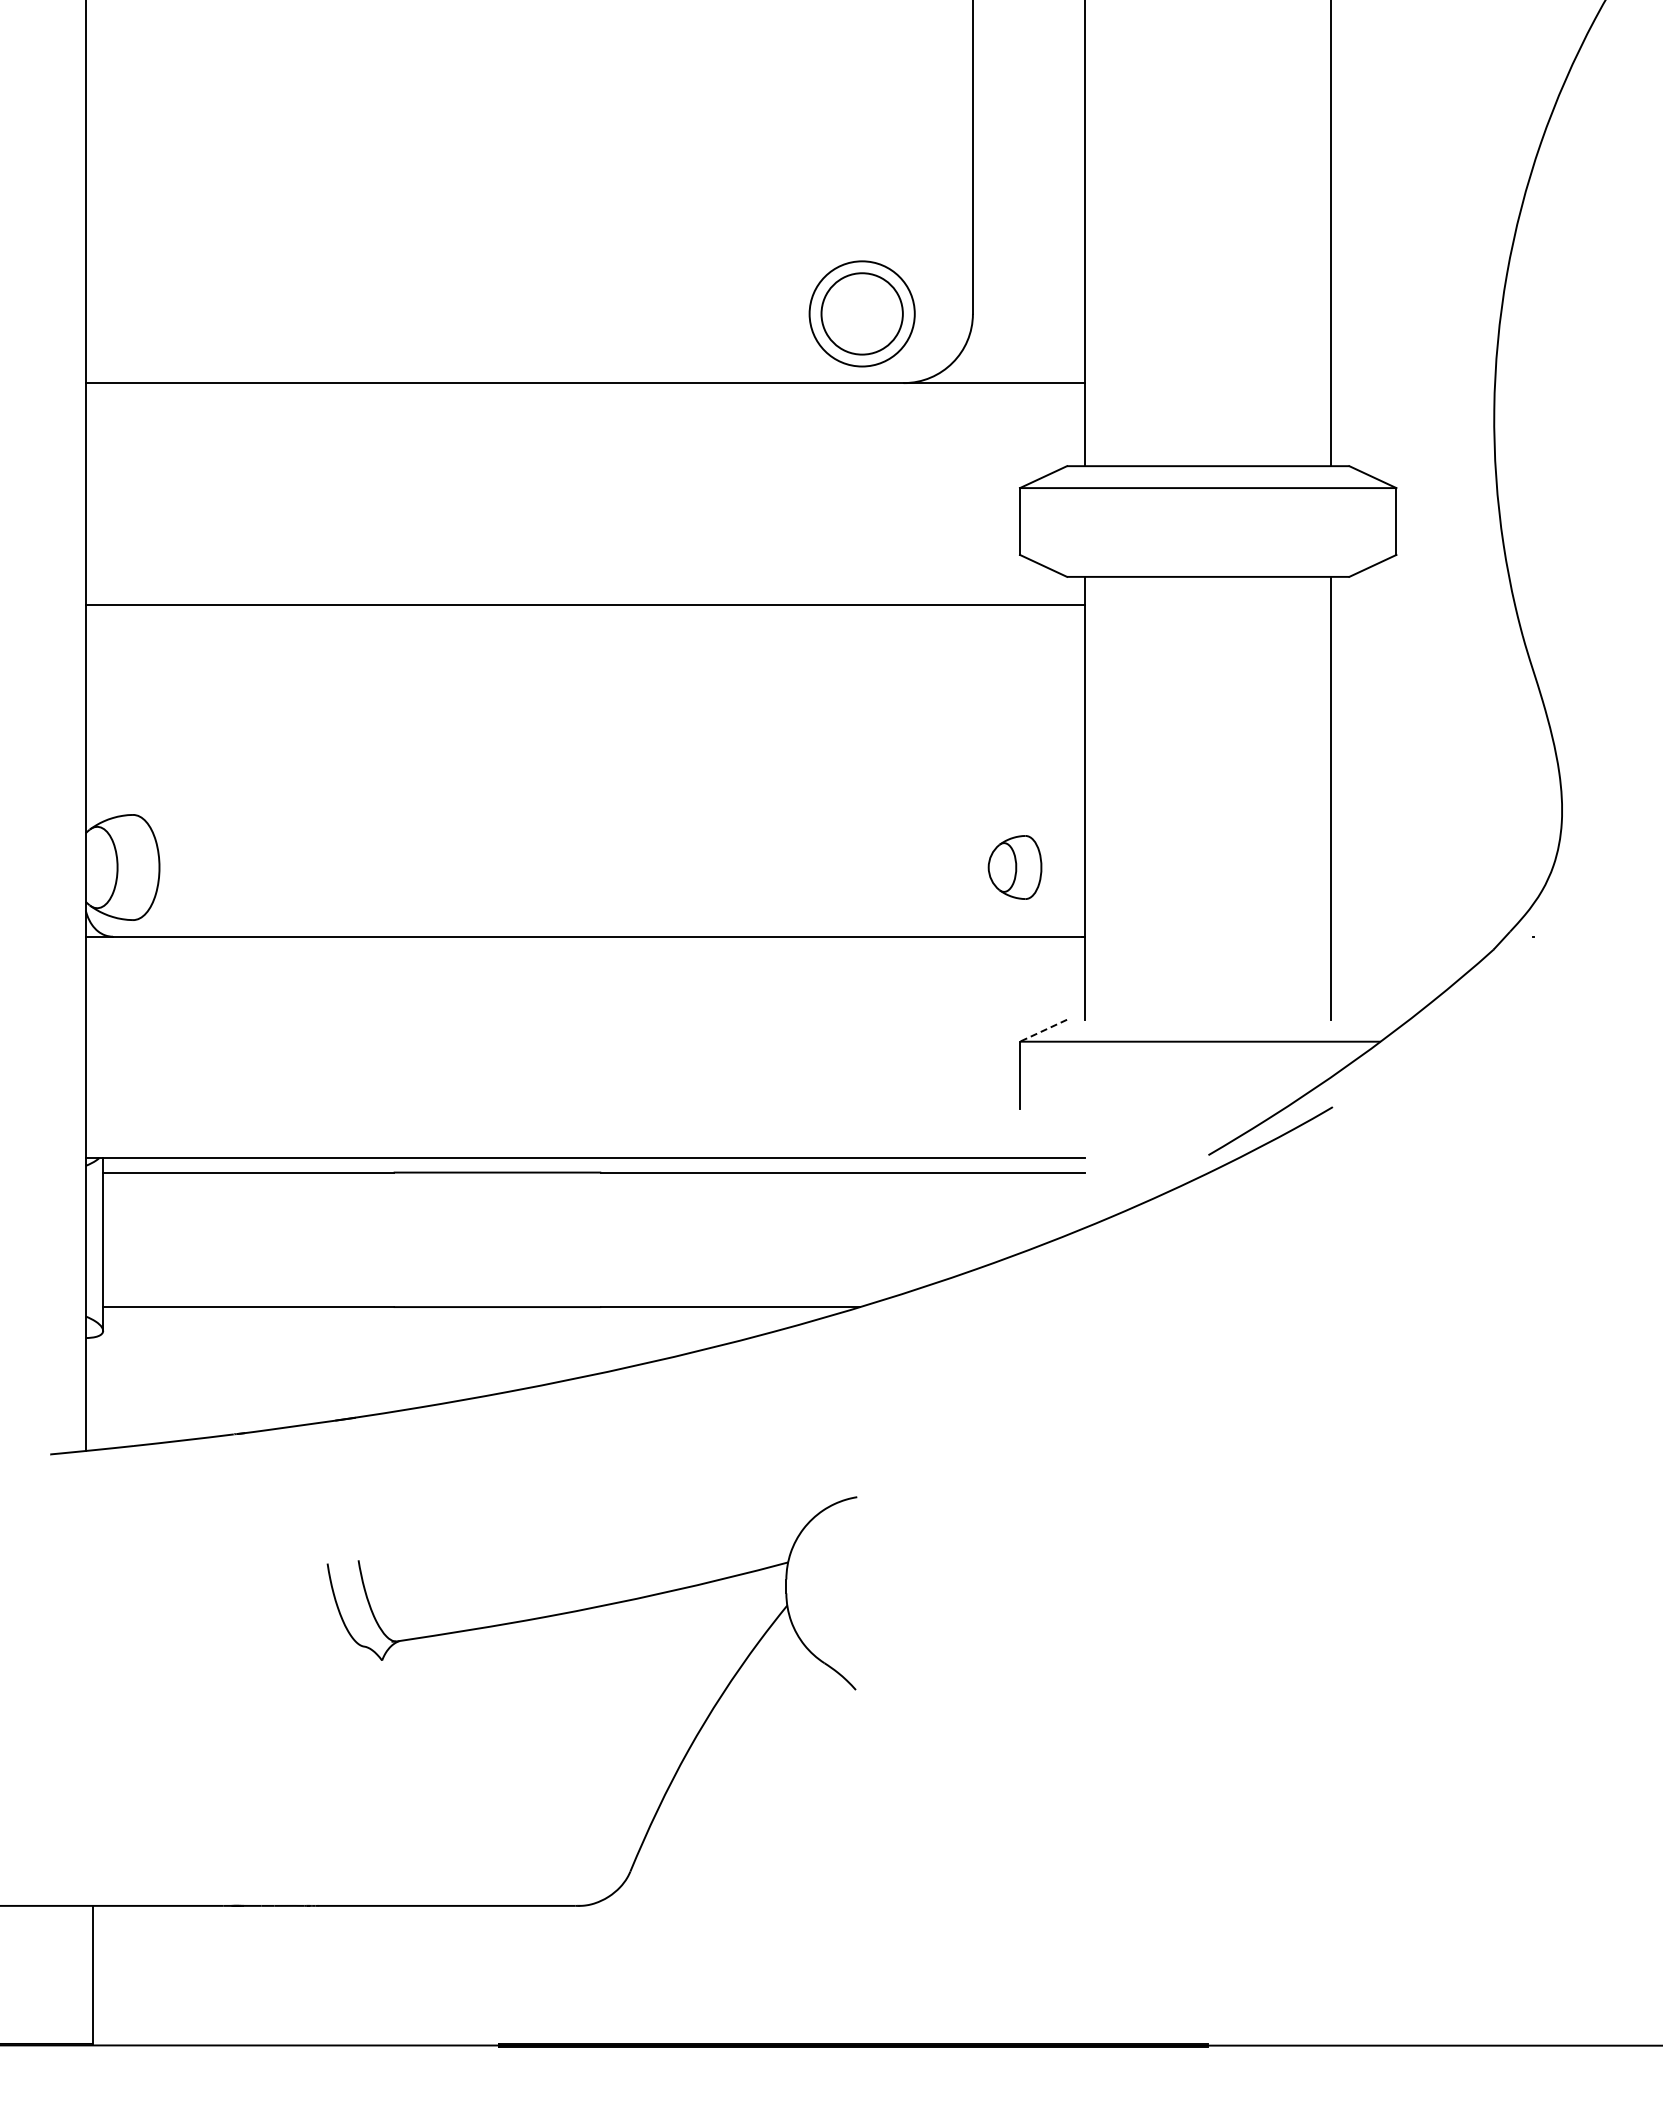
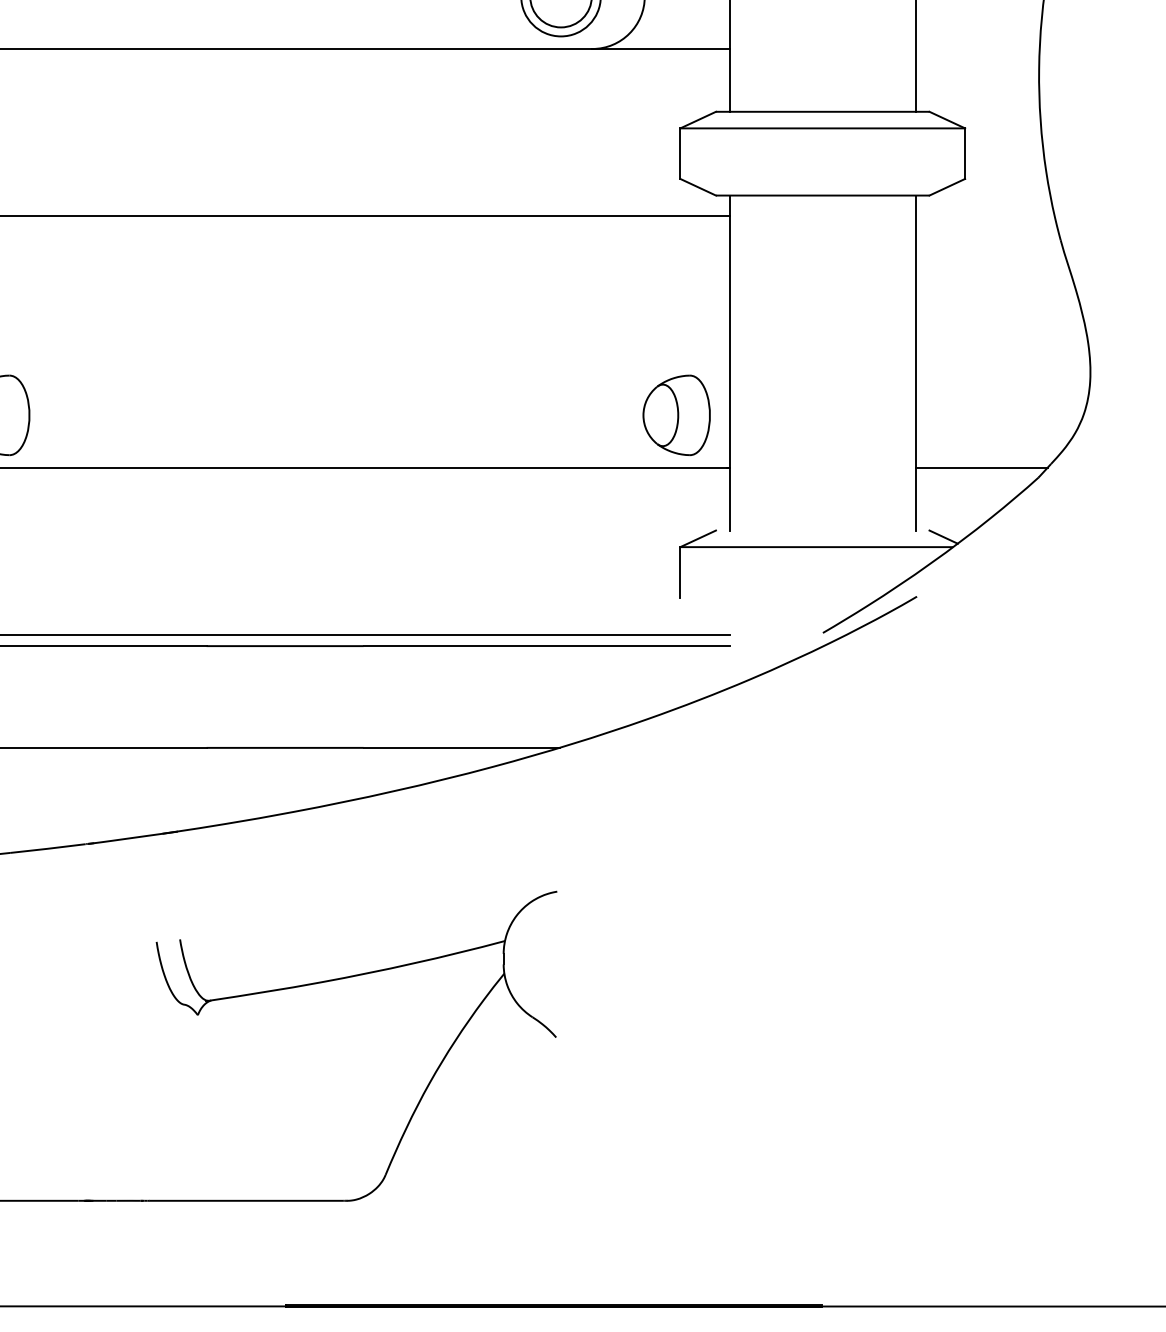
part: (1014, 867) -> (676, 415), size x1.67
line: (1418, 936) -> (981, 467), added
line: (1367, 1028) -> (943, 537), added
line: (1043, 1030) -> (698, 538), dashed -> solid

